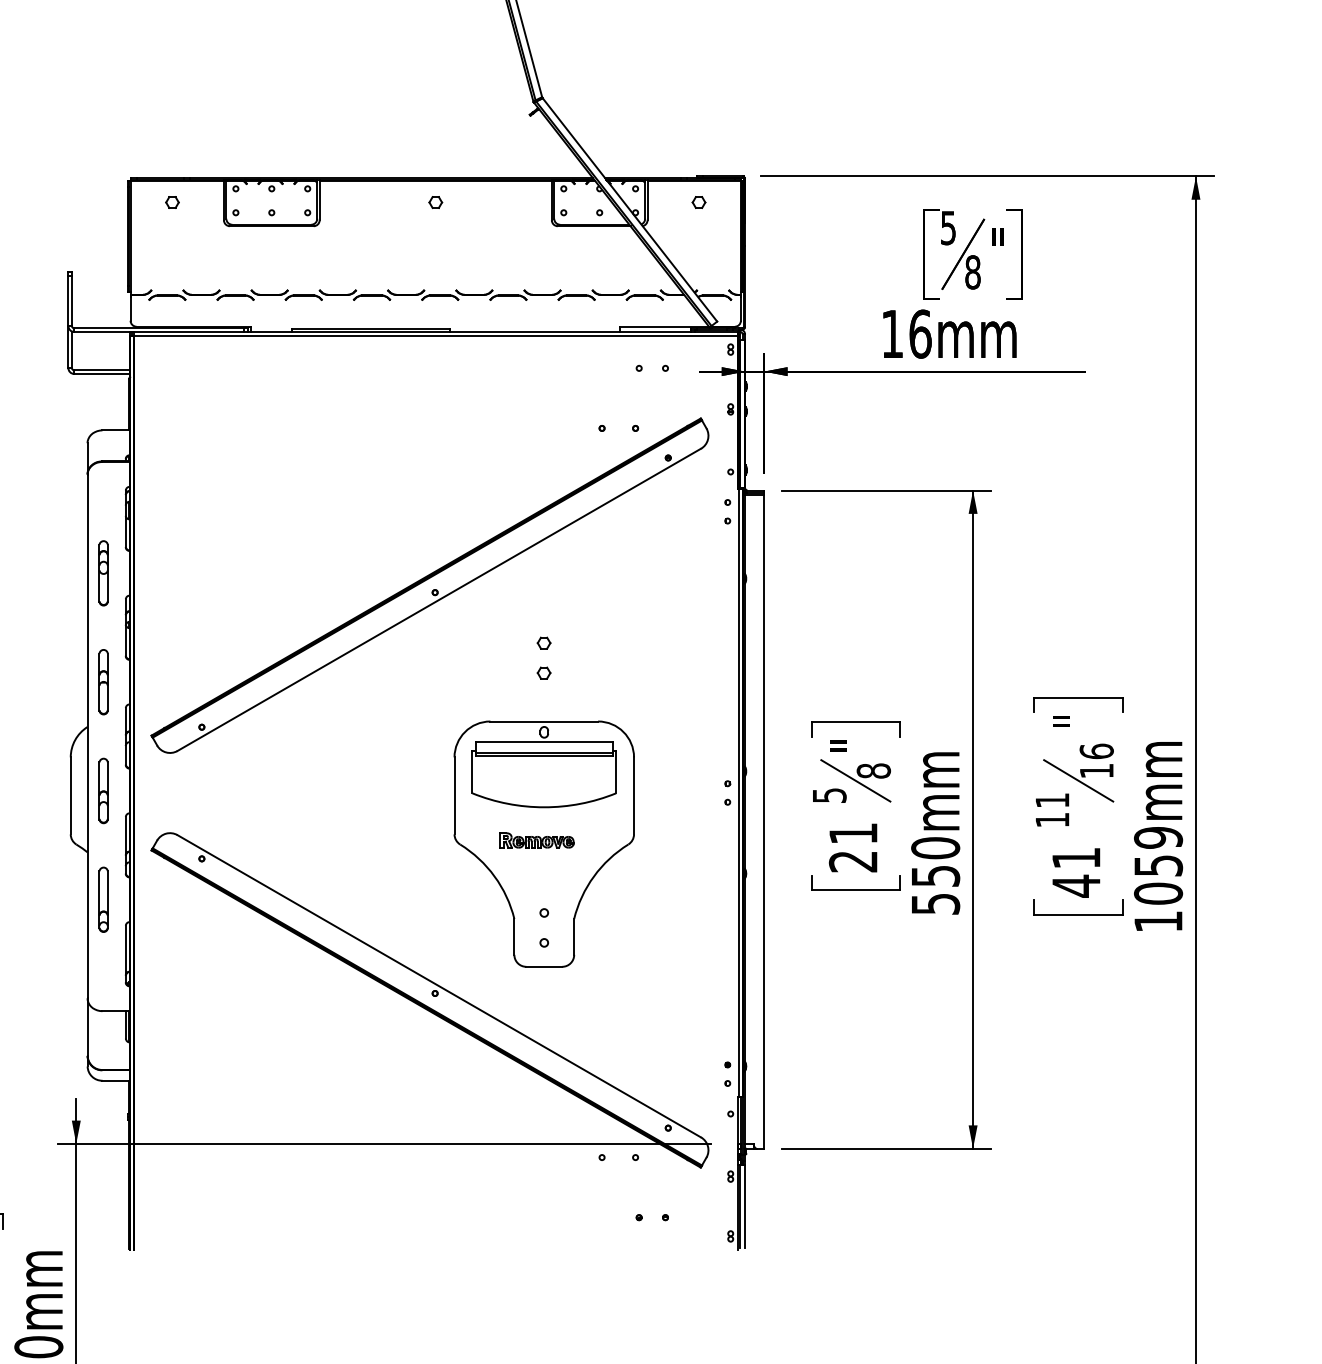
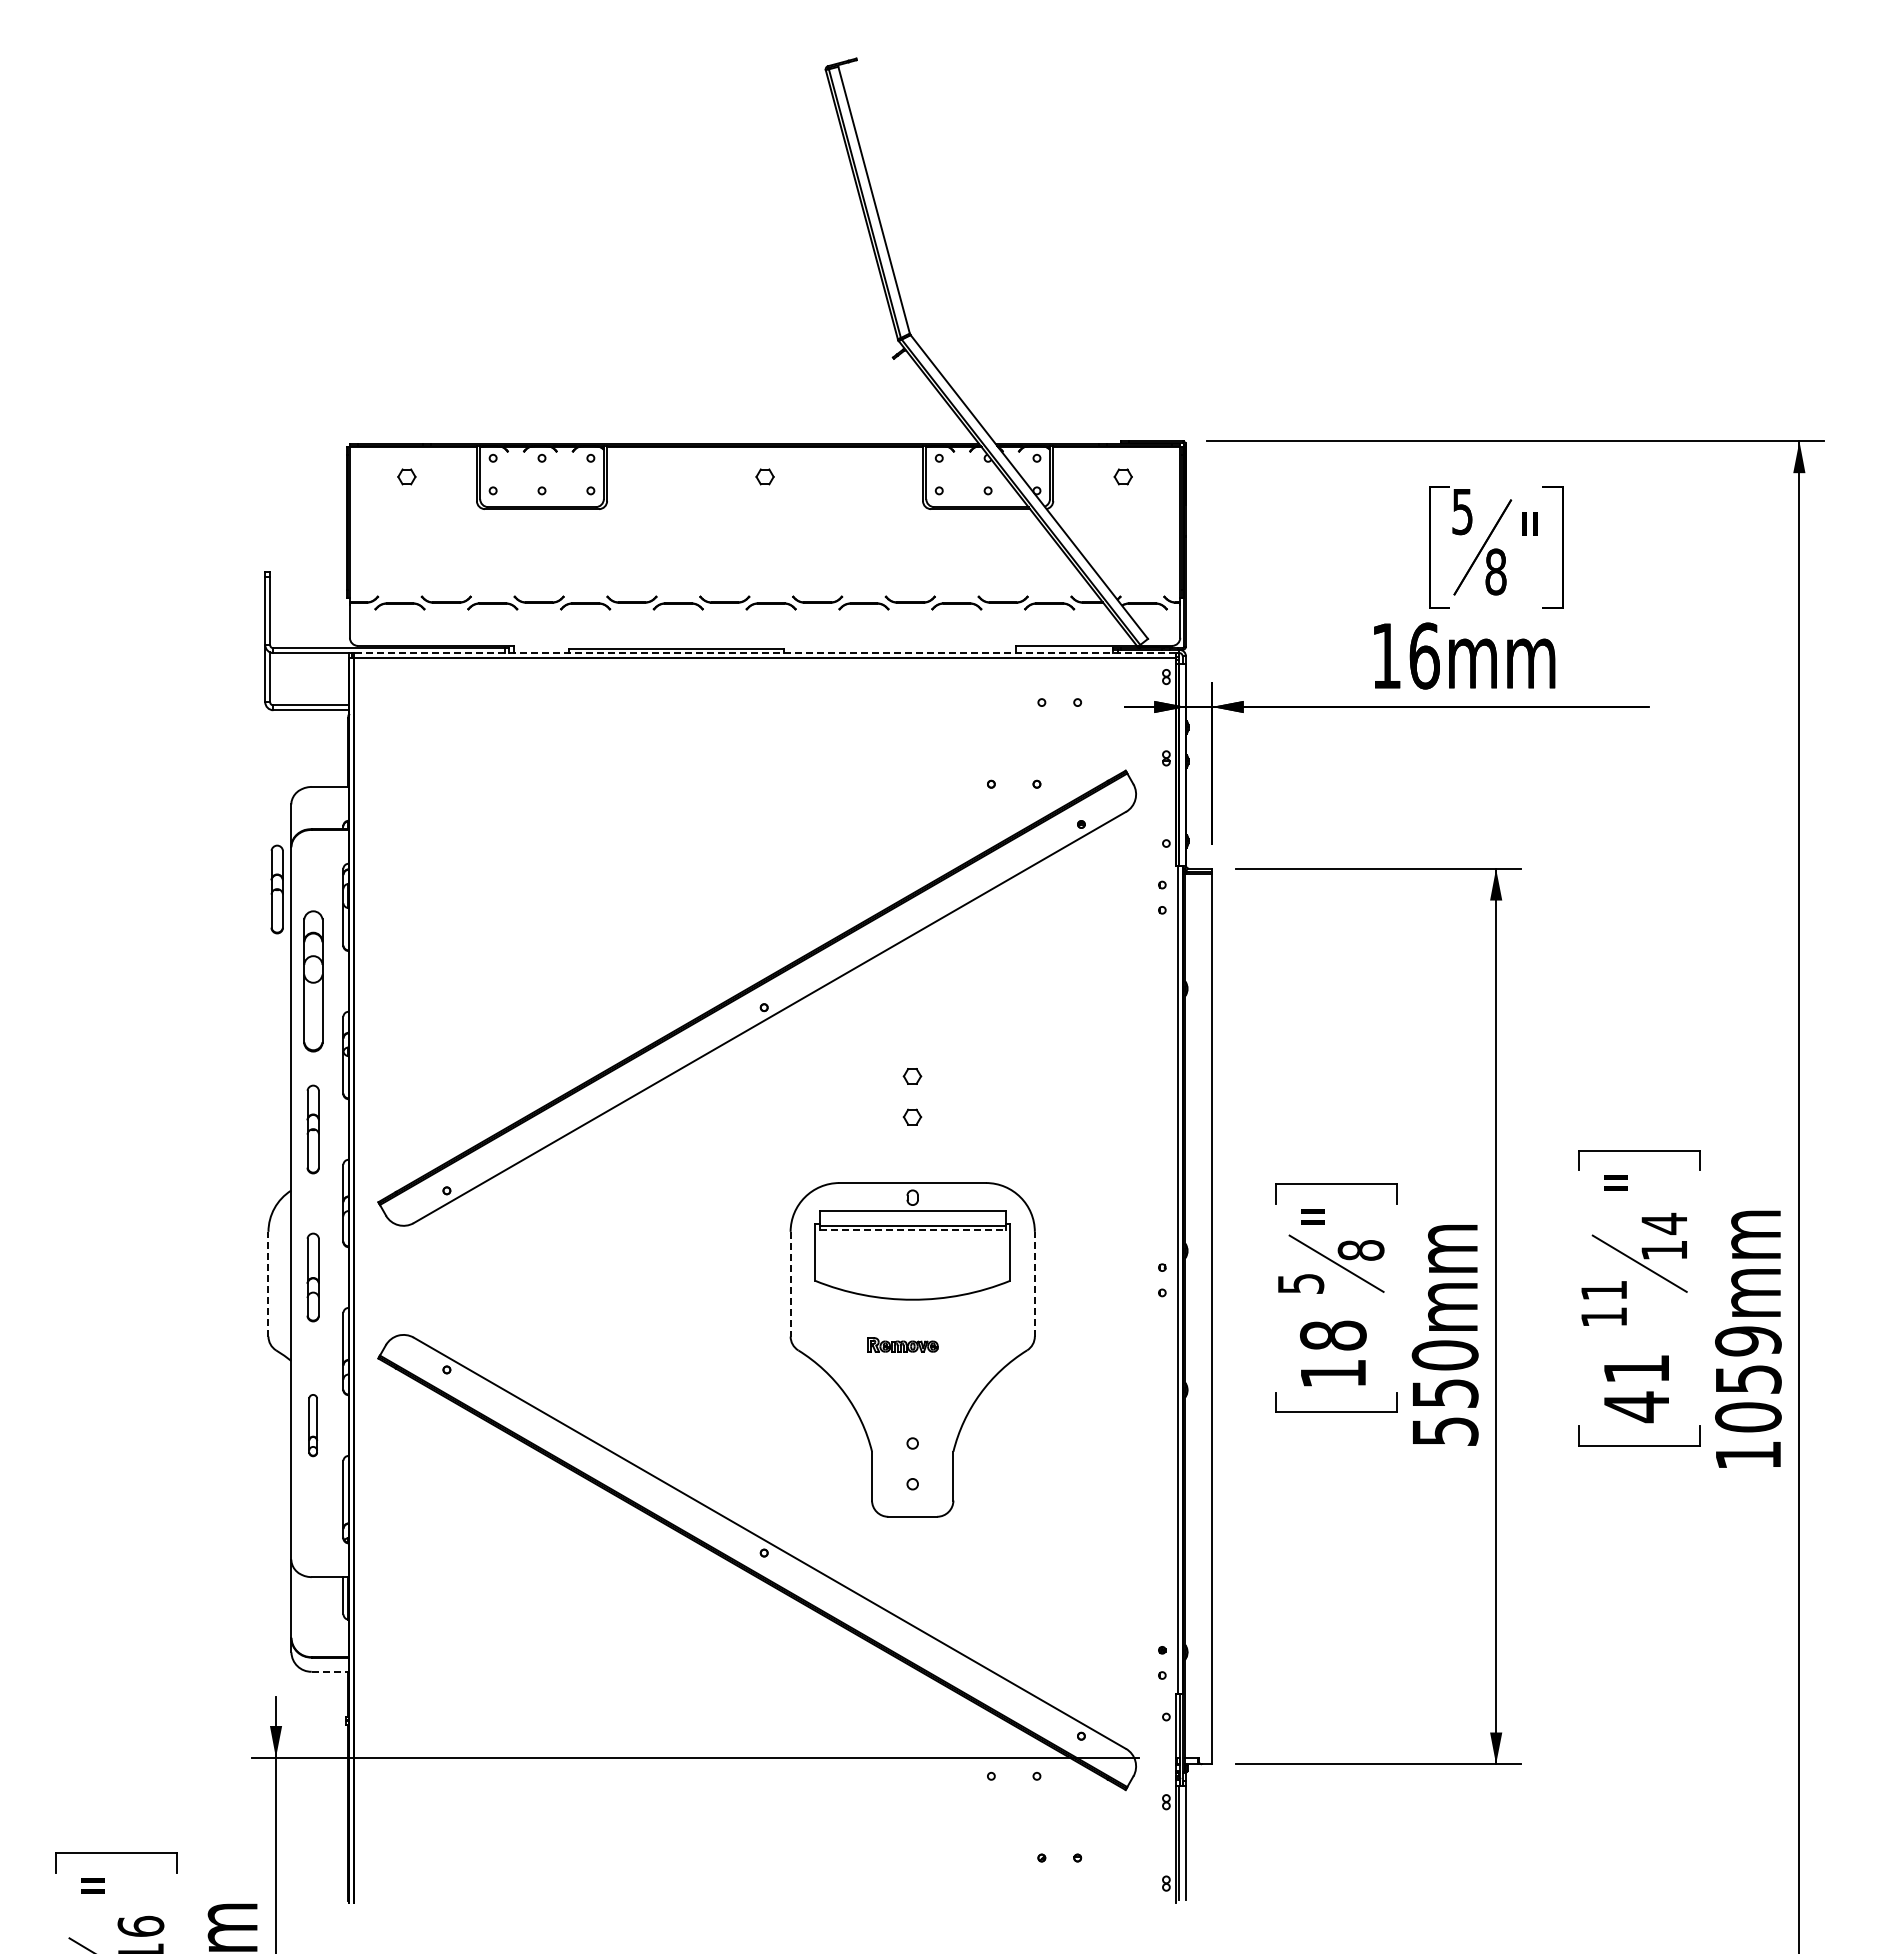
line: (435, 332) -> (764, 653), solid -> dashed
part: (76, 505) -> (276, 889), added
part: (103, 573) -> (312, 981), size x1.6
text: (1096, 751) -> (1664, 1223), 16 -> 14
line: (544, 756) -> (912, 1230), solid -> dashed
line: (70, 795) -> (268, 1283), solid -> dashed
line: (633, 795) -> (1034, 1283), solid -> dashed
line: (454, 796) -> (790, 1284), solid -> dashed
part: (536, 840) -> (902, 1344), size x0.7
text: (853, 847) -> (1333, 1354), 21 -> 18
part: (103, 899) -> (312, 1425), size x0.7
line: (116, 1080) -> (330, 1671), solid -> dashed

